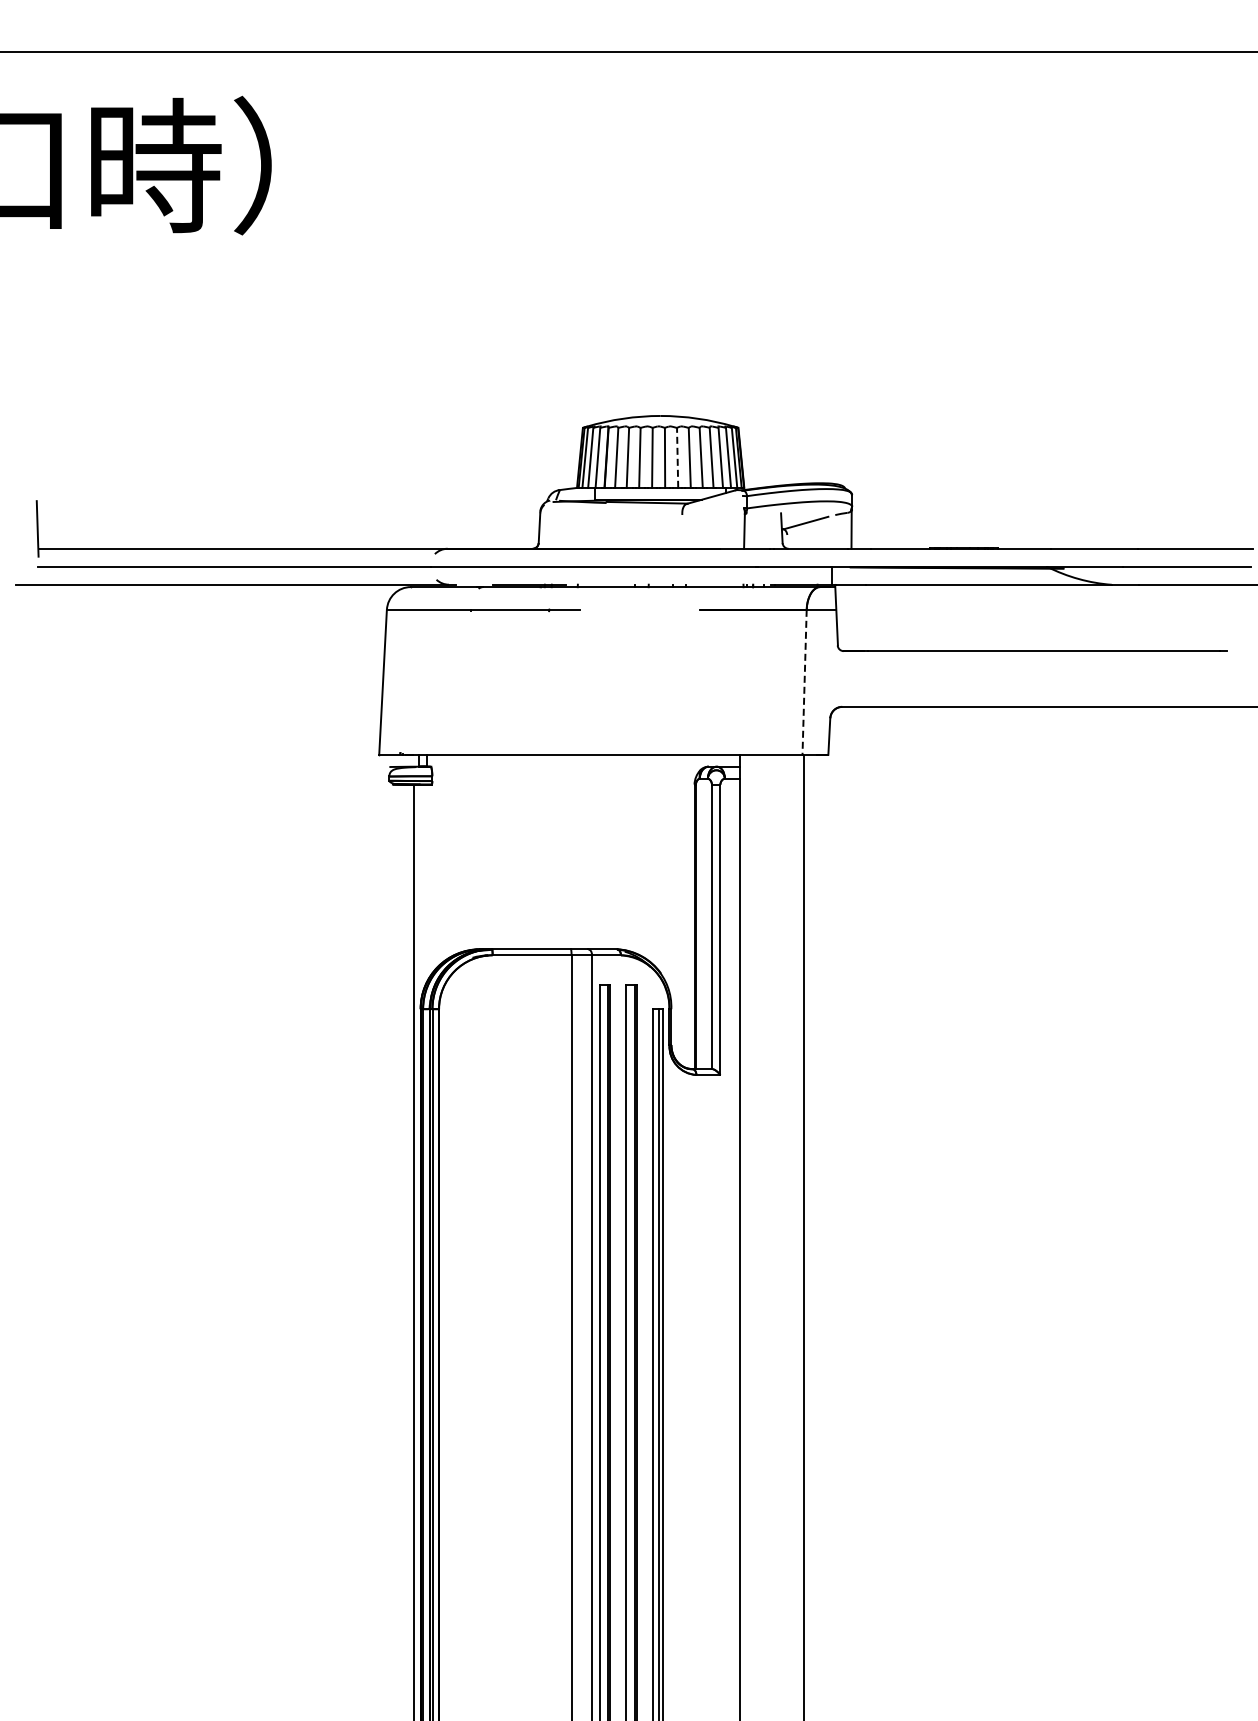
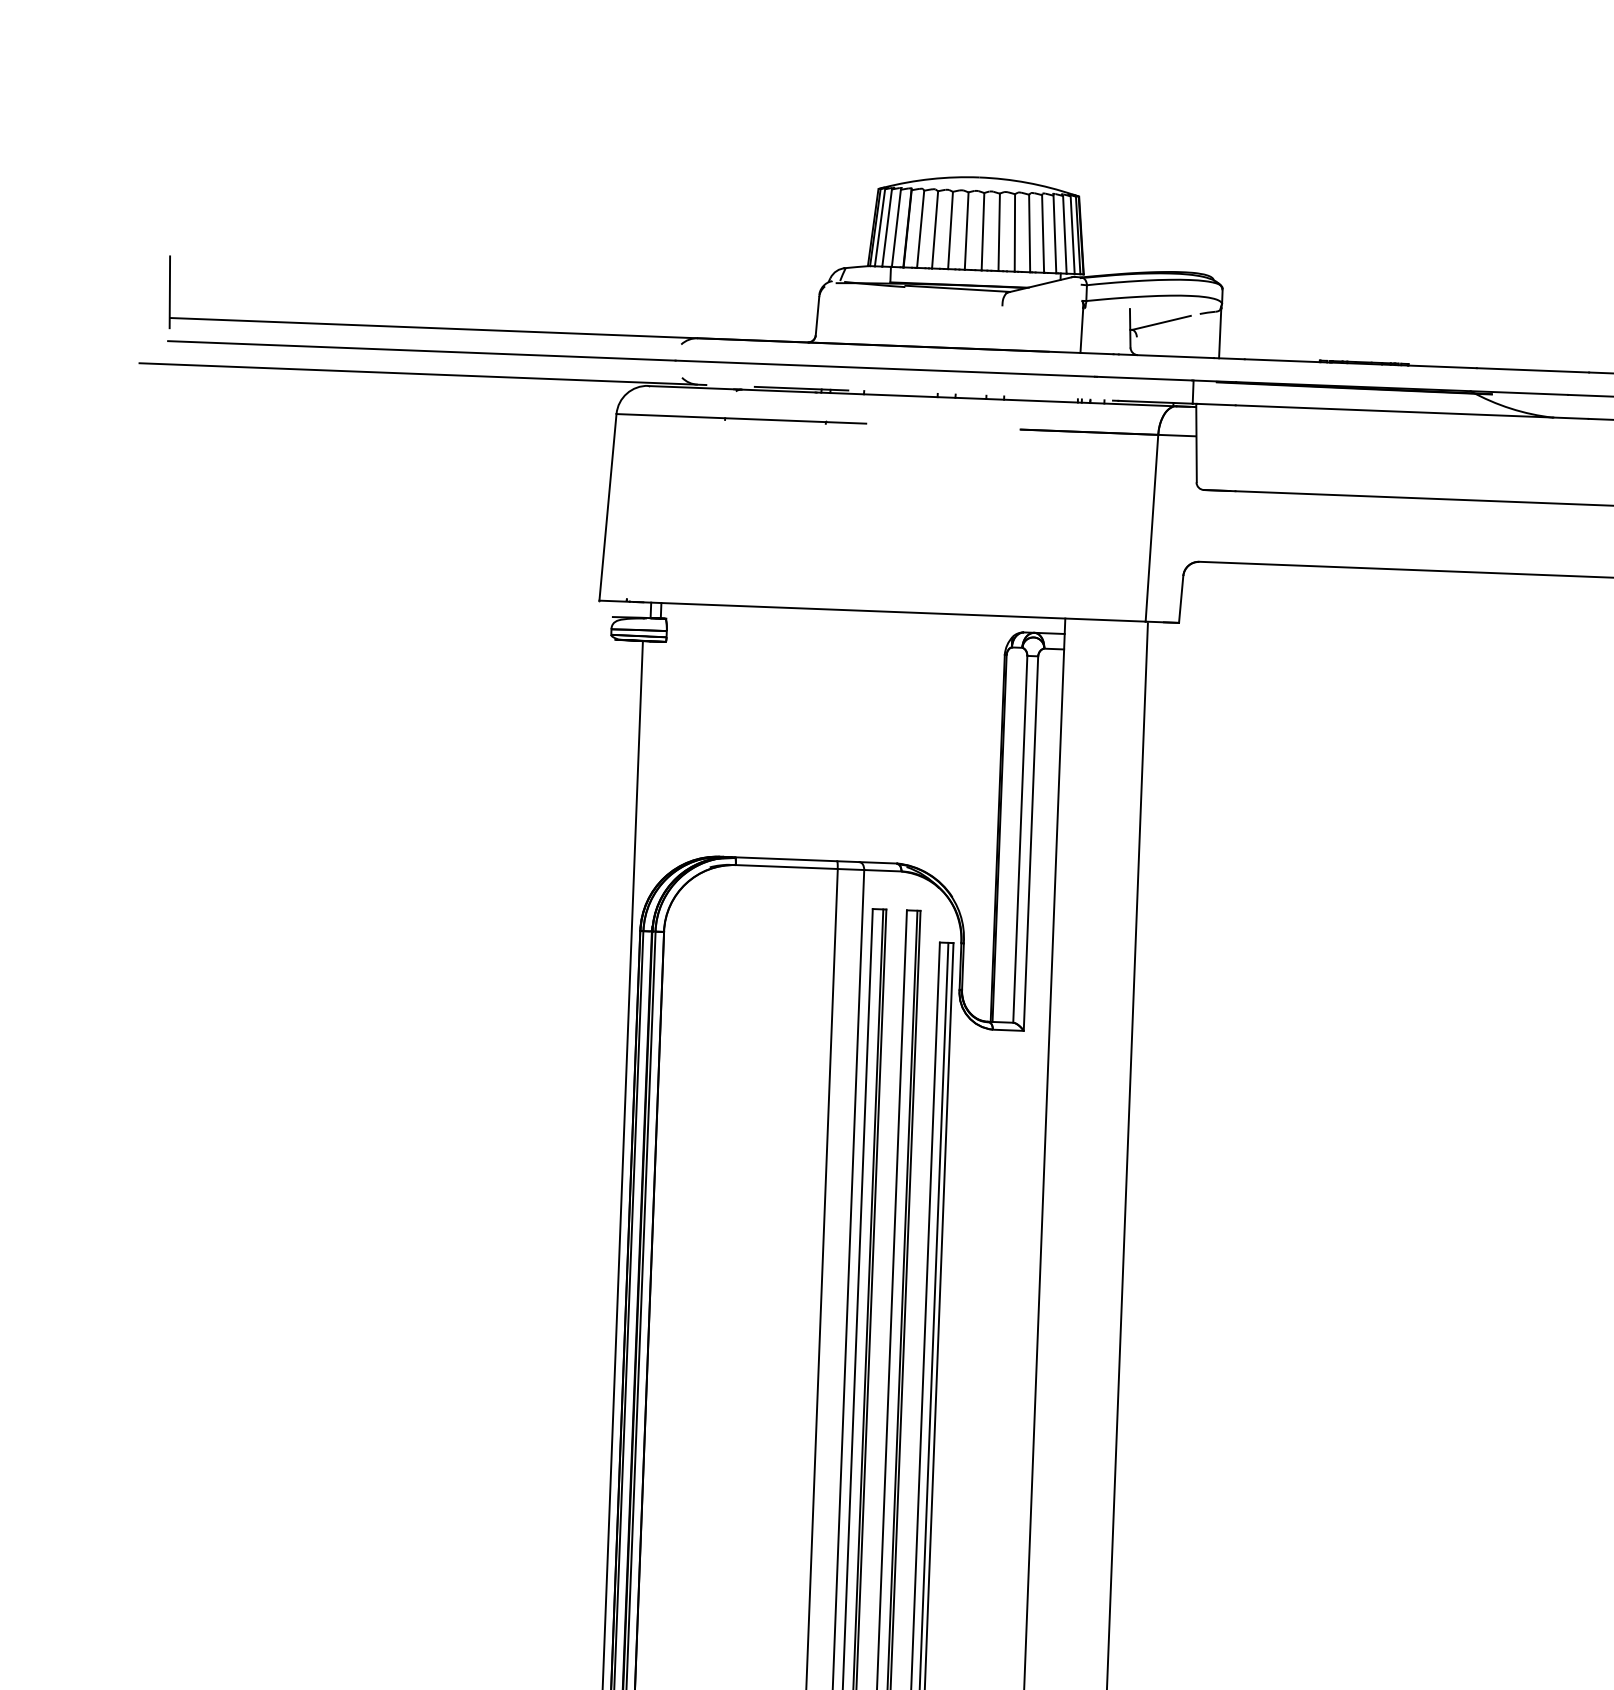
line: (677, 457) -> (999, 231), dashed -> solid
line: (804, 682) -> (1151, 528), dashed -> solid

